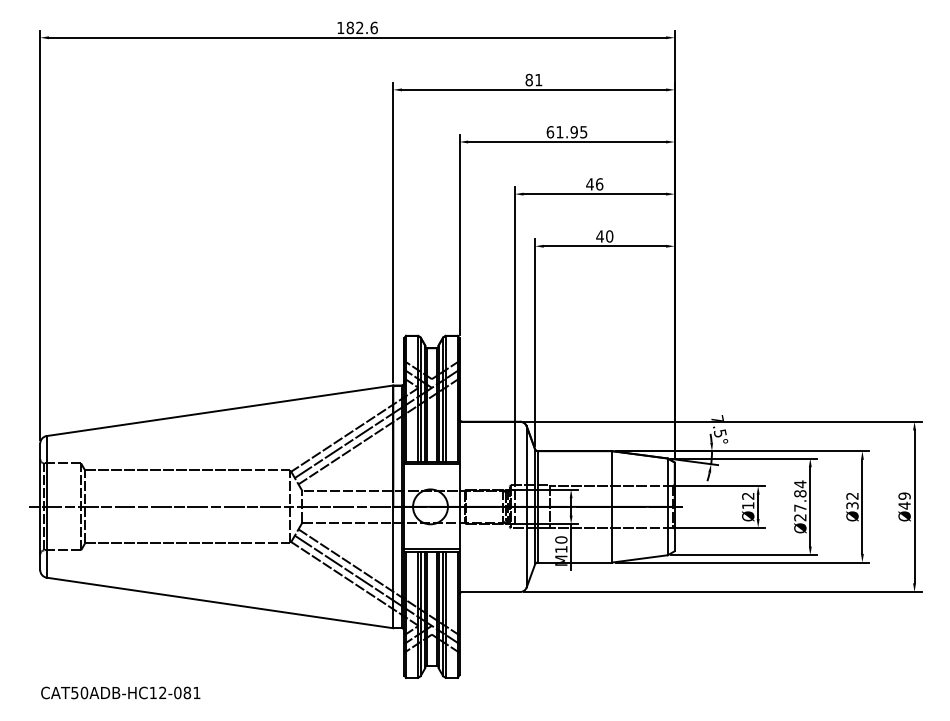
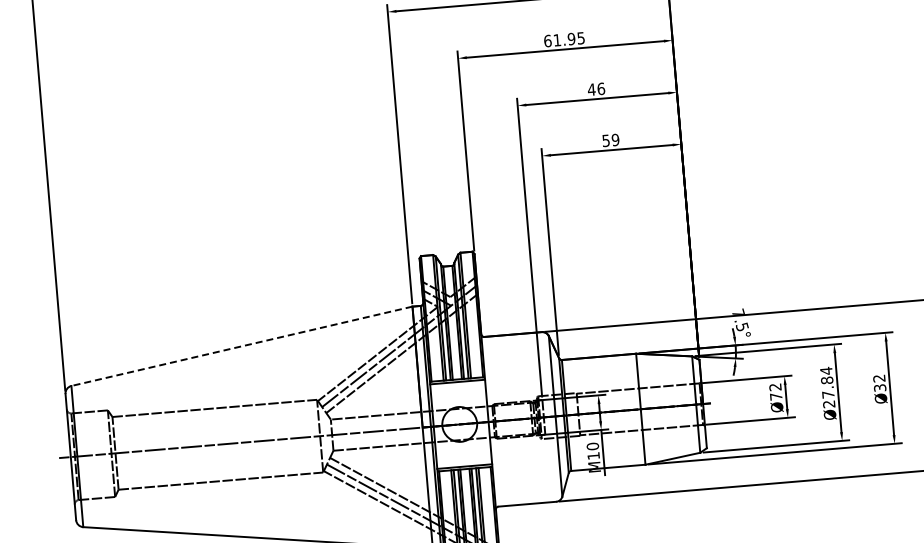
text: (604, 236) -> (610, 140), 40 -> 59
line: (219, 410) -> (241, 346), solid -> dashed
text: (748, 505) -> (776, 396), Ø12 -> Ø72

